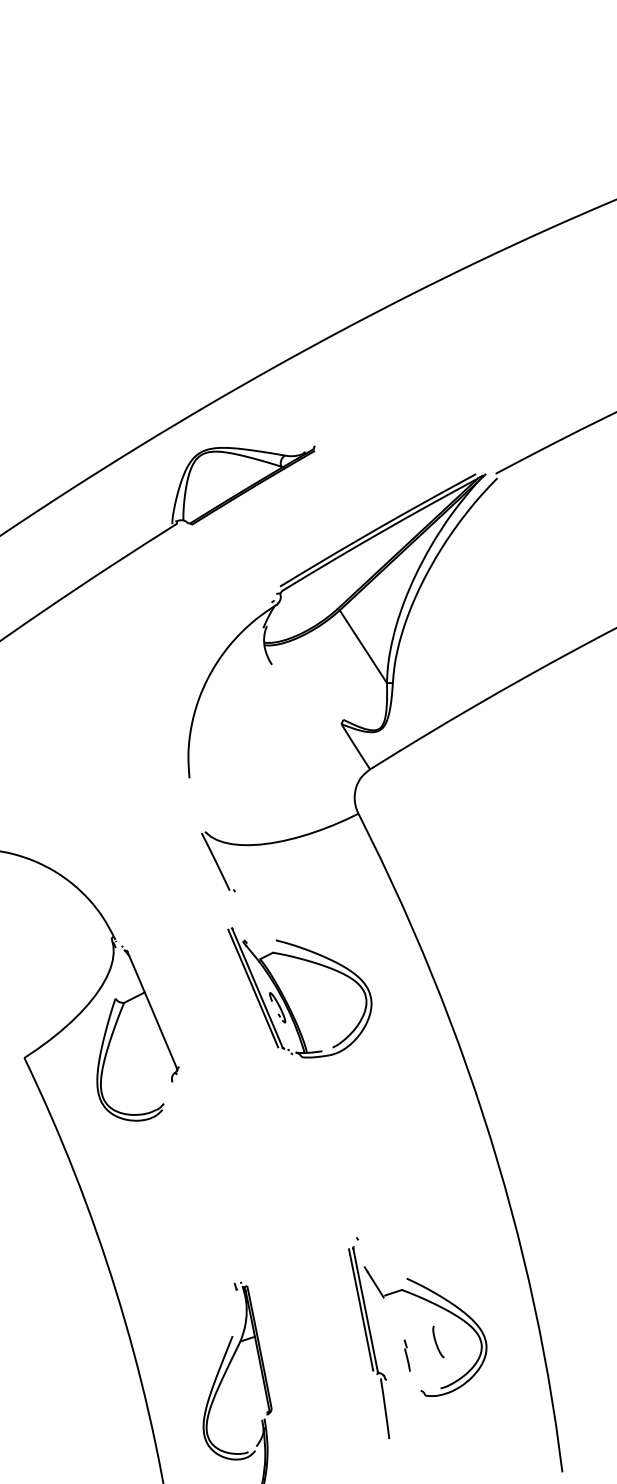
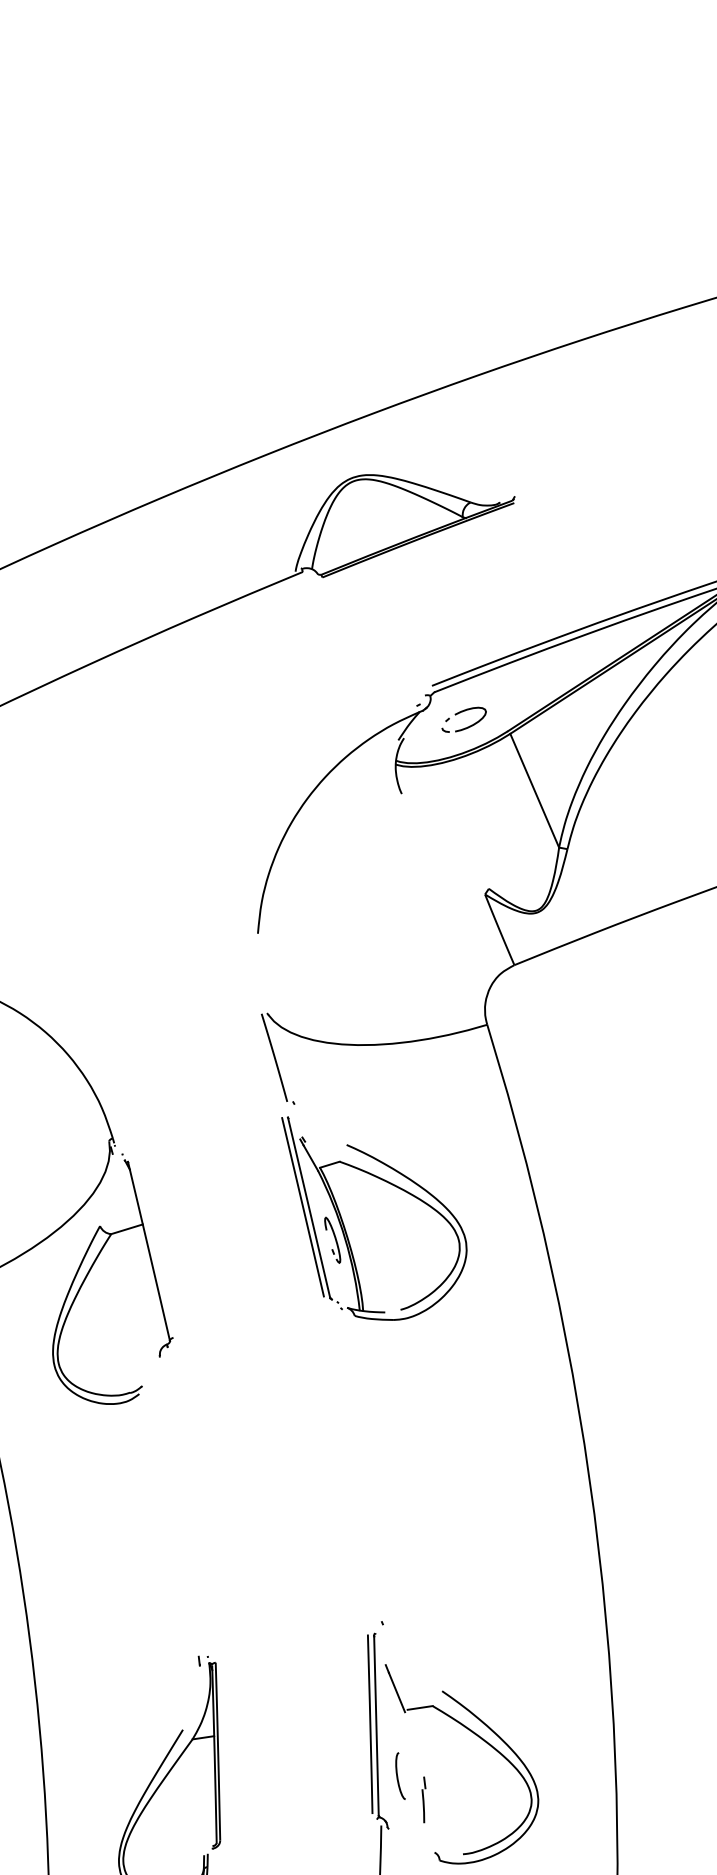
part: (306, 606) -> (464, 720), added
part: (286, 999) -> (347, 1230), moved
curve: (436, 1341) -> (398, 1774), moved

